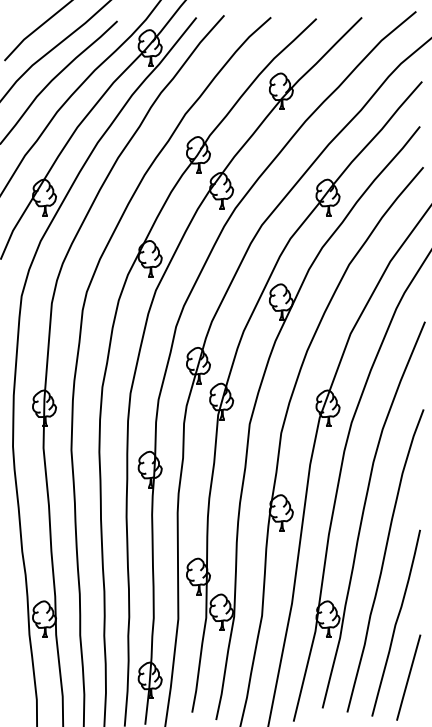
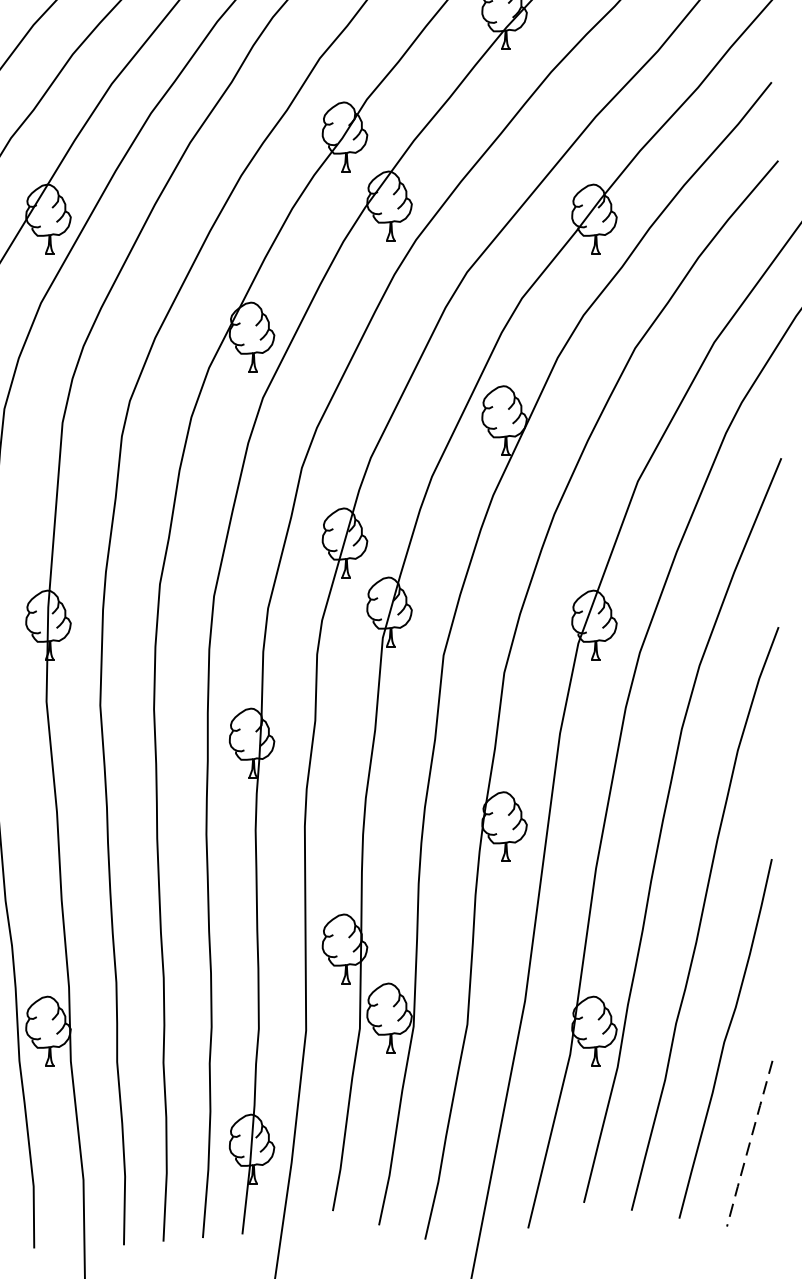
line: (408, 678) -> (749, 1145), solid -> dashed

